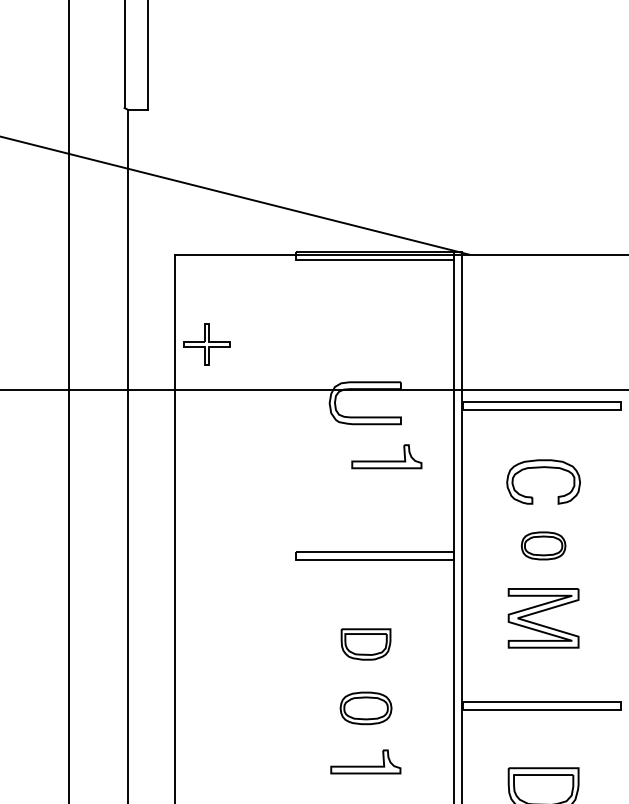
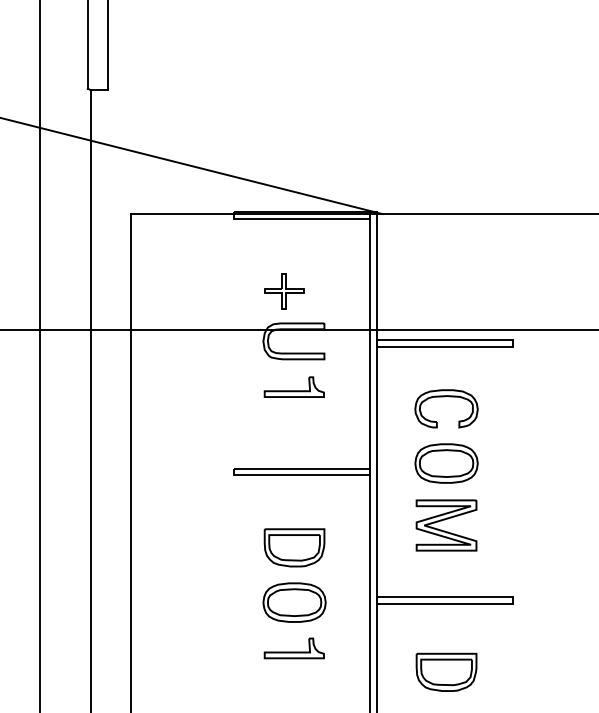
part: (207, 344) -> (284, 291), moved
part: (385, 455) -> (293, 386), moved
part: (543, 545) -> (446, 463), size x1.67
part: (366, 644) -> (294, 547), size x1.43
part: (366, 708) -> (294, 602), size x1.43

